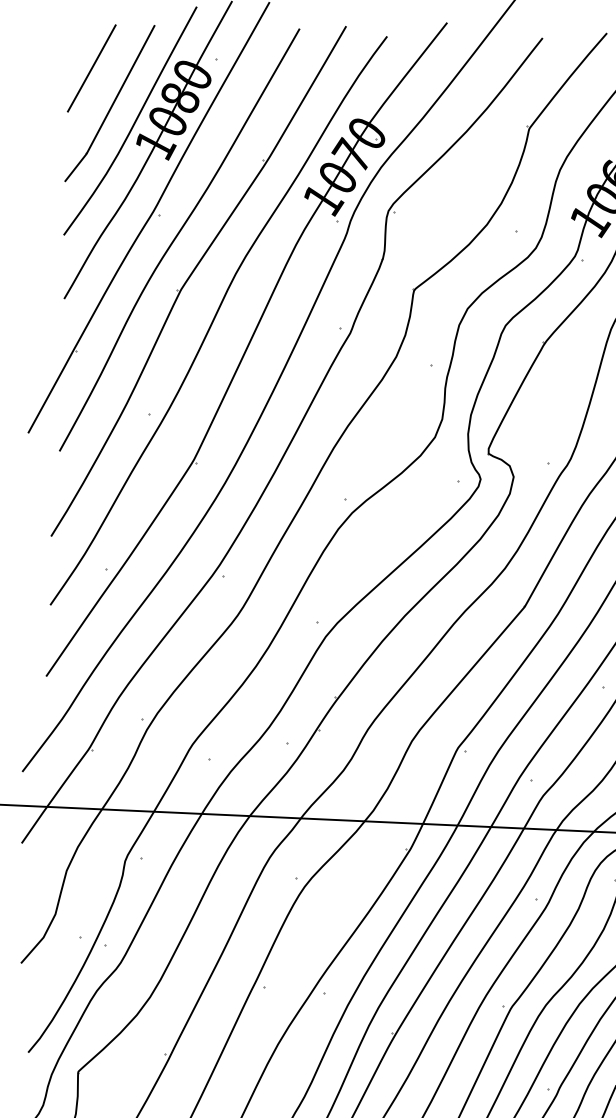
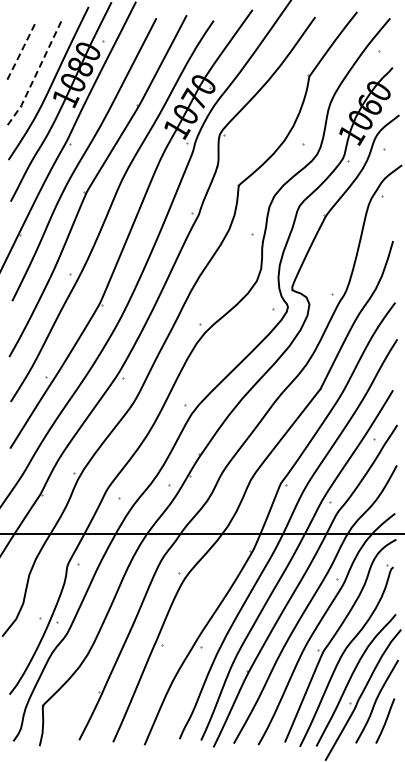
line: (92, 67) -> (22, 49), solid -> dashed
line: (110, 106) -> (35, 74), solid -> dashed

